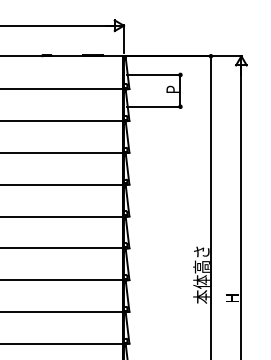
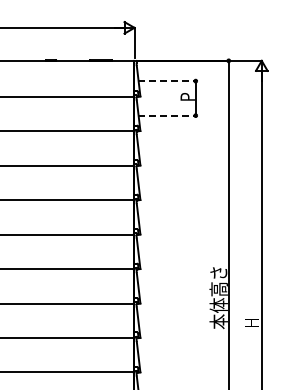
line: (154, 75) -> (167, 81), solid -> dashed
line: (154, 106) -> (167, 115), solid -> dashed

